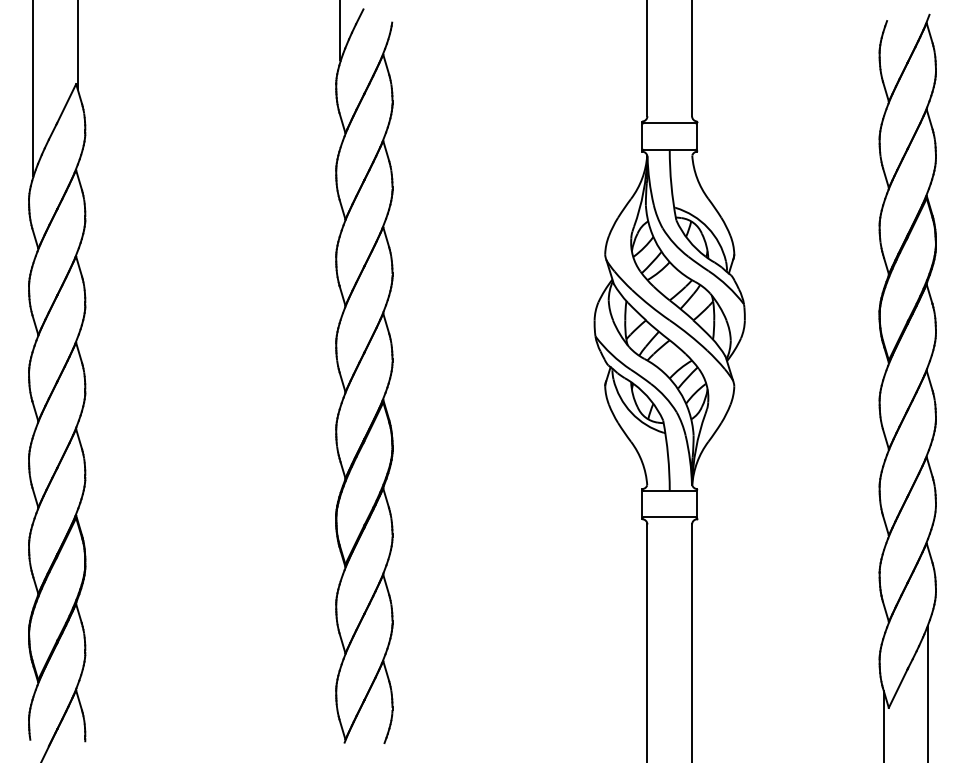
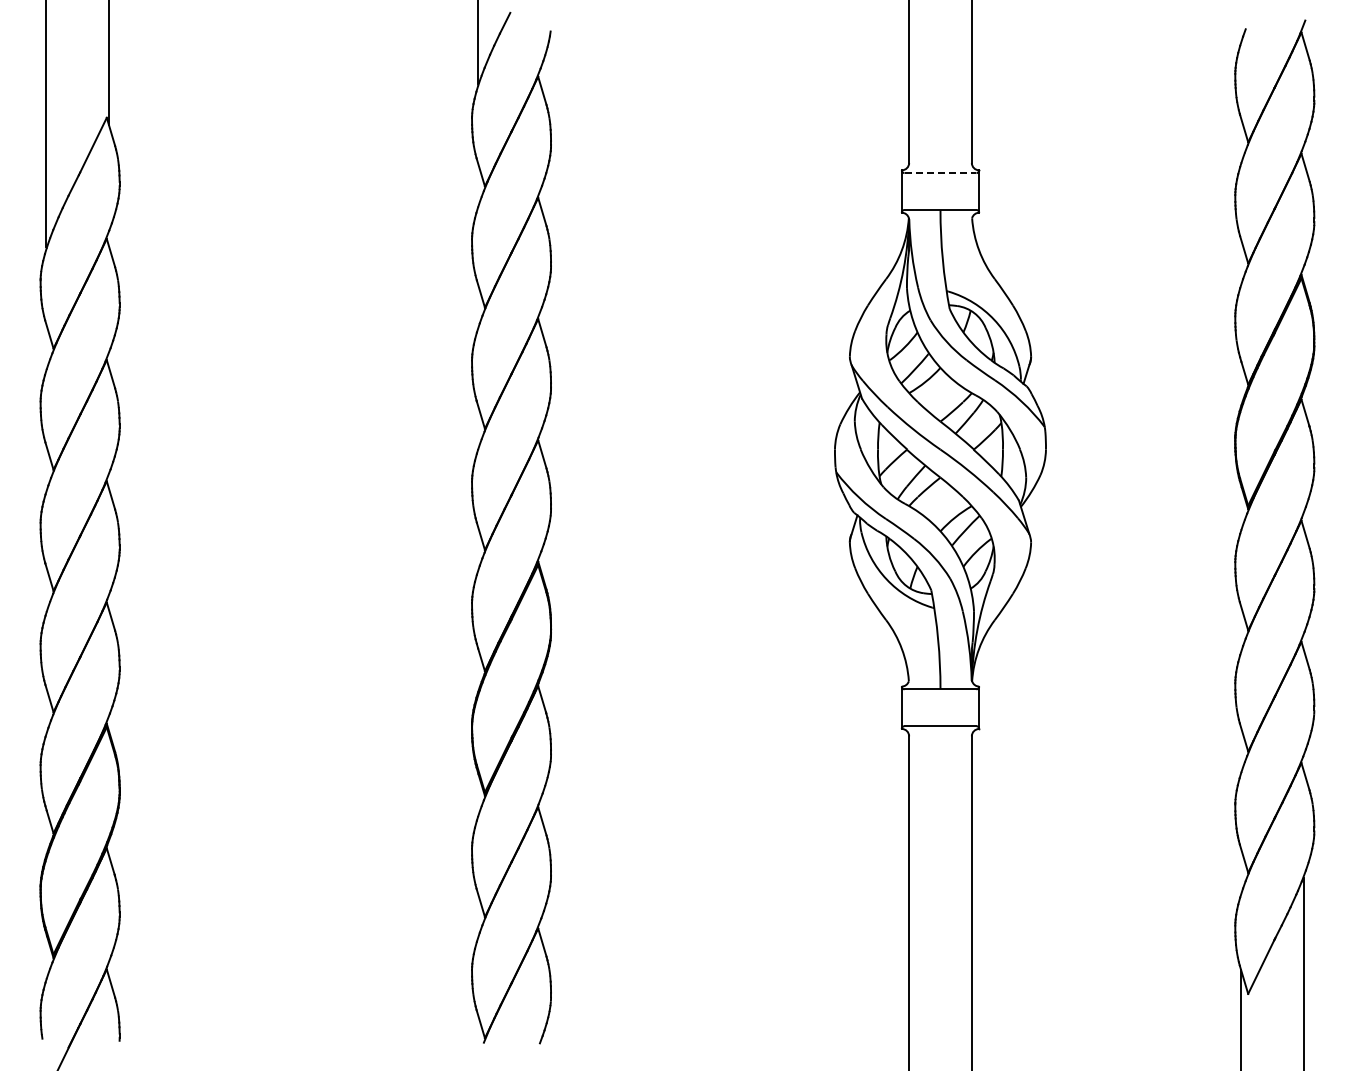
line: (669, 123) -> (940, 173), solid -> dashed

